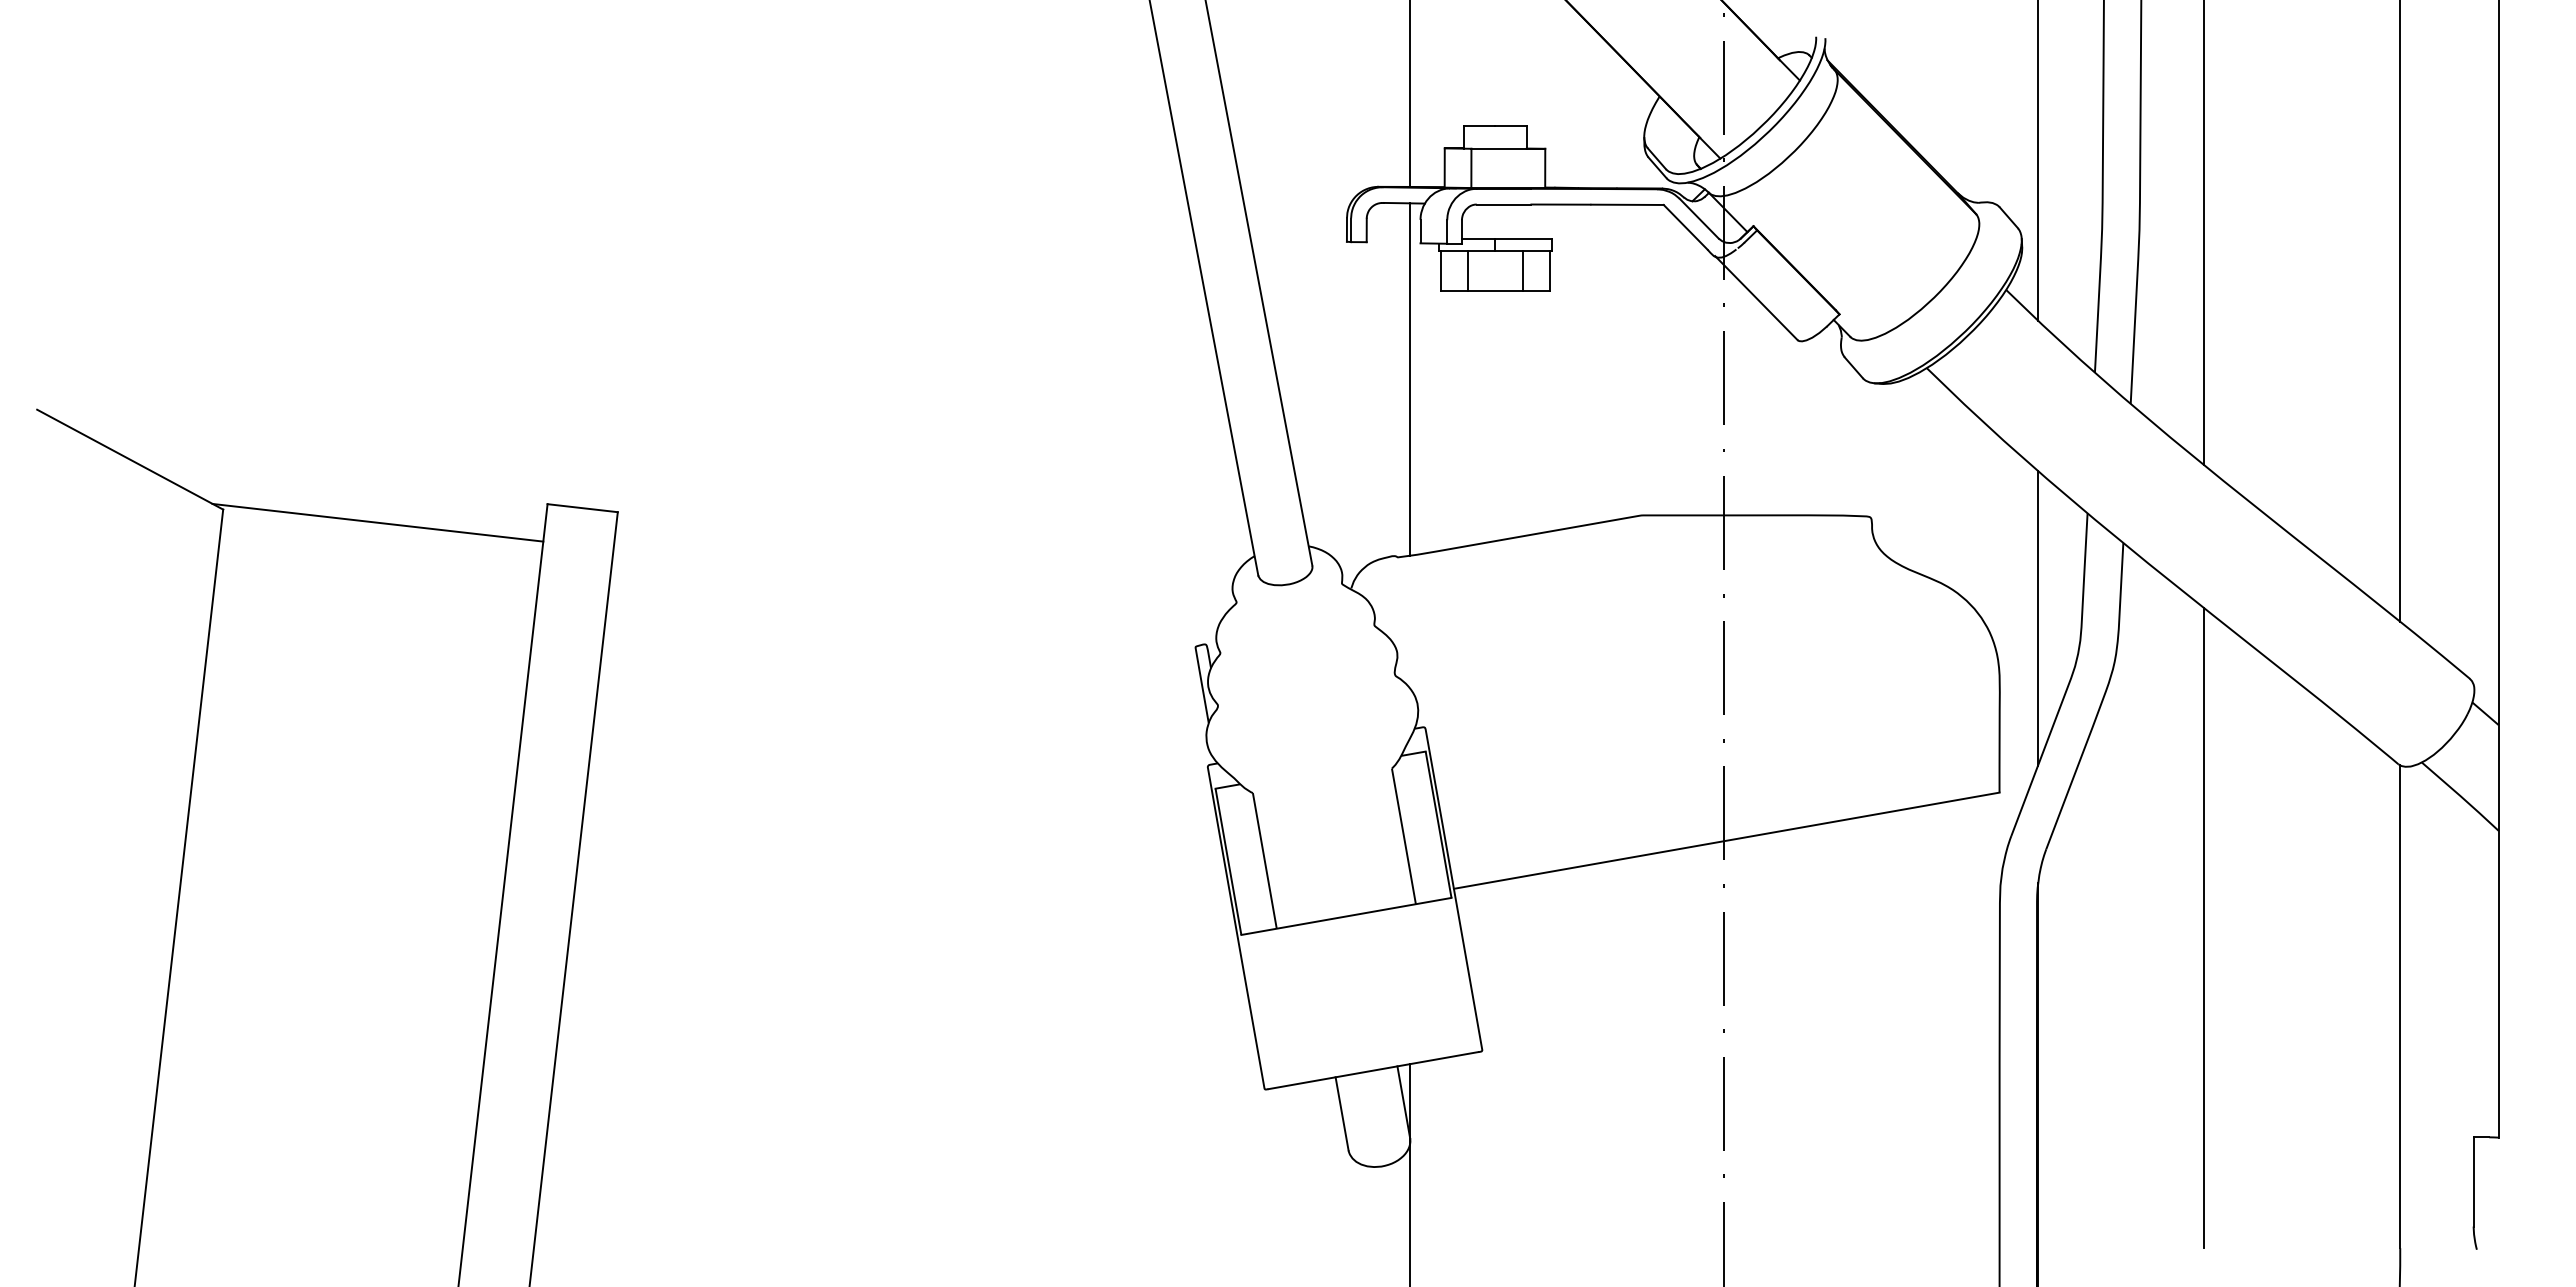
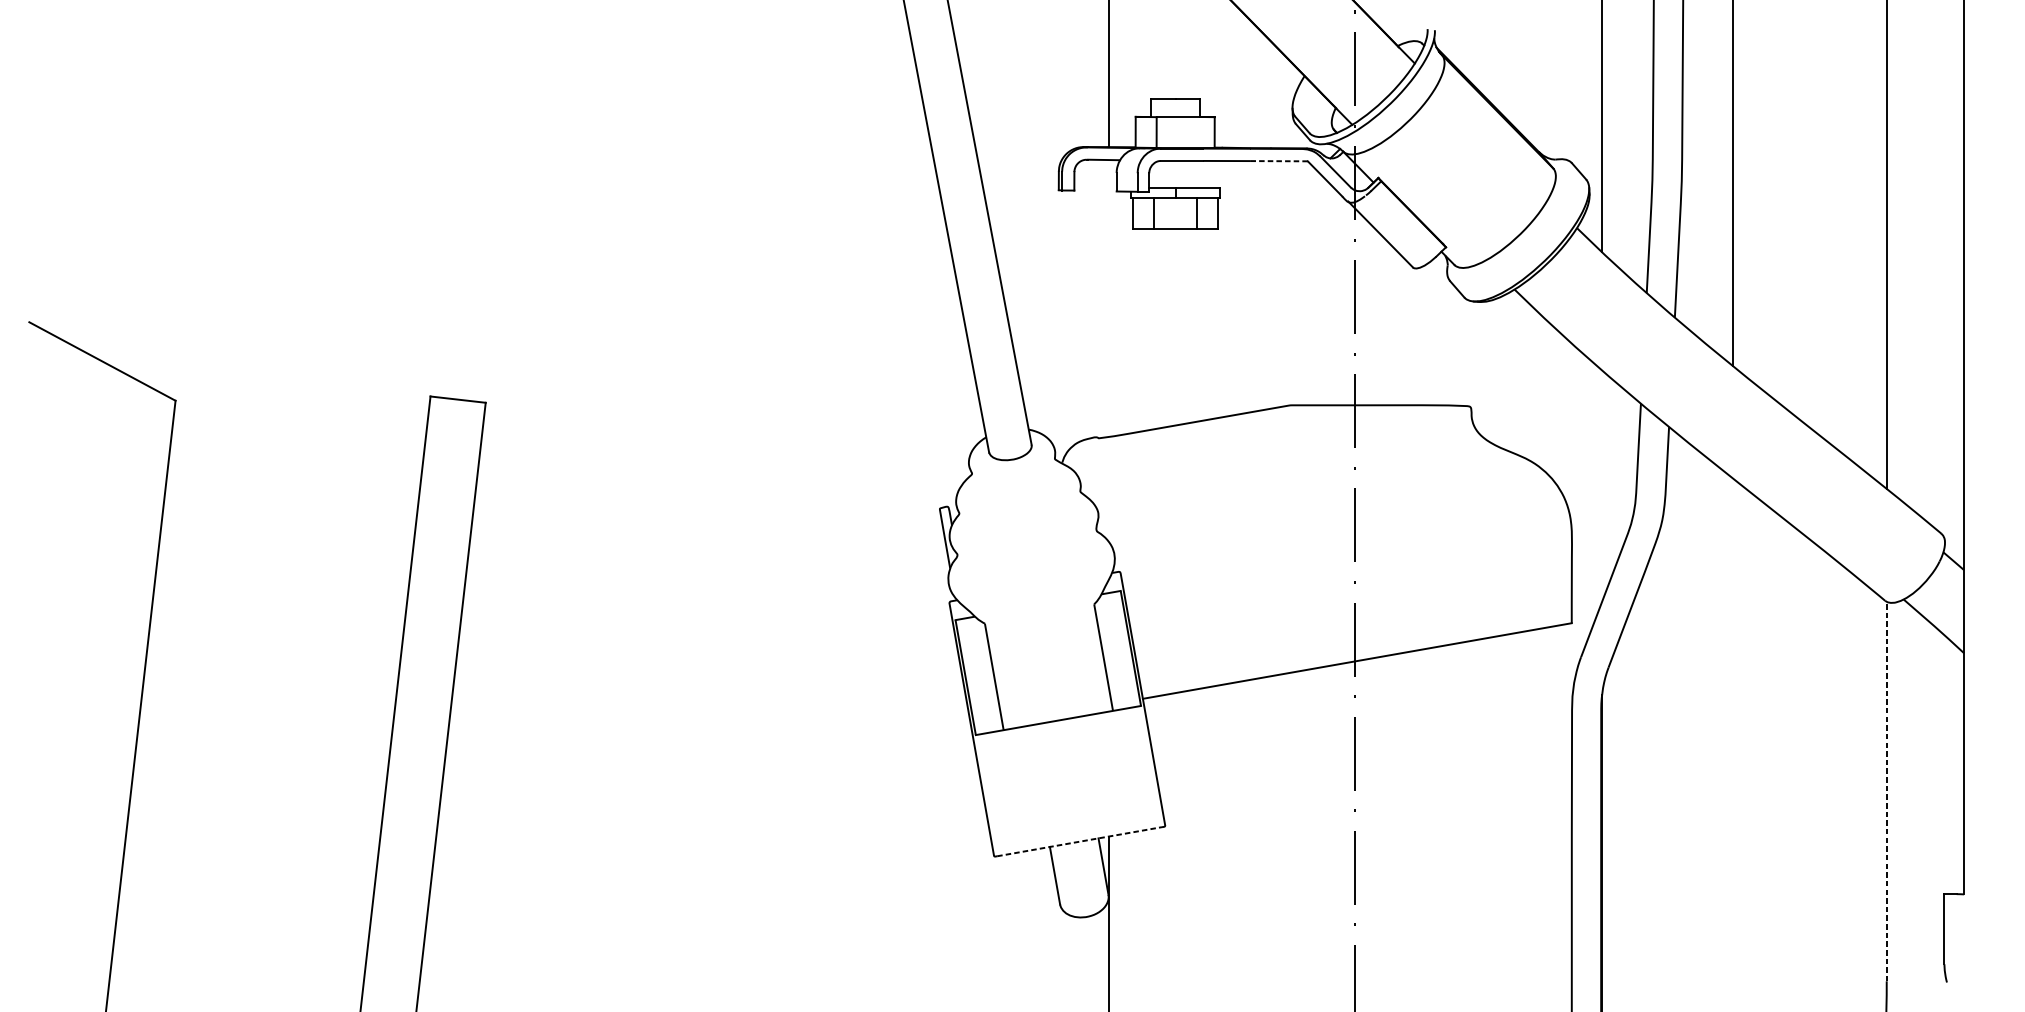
line: (1627, 204) -> (1279, 160), solid -> dashed
line: (1410, 379) -> (1108, 298), removed
line: (377, 522) -> (296, 410), removed
line: (2038, 618) -> (1602, 486), removed
line: (2204, 928) -> (1732, 730), removed
line: (2400, 1006) -> (1886, 791), solid -> dashed
line: (1373, 1070) -> (1079, 841), solid -> dashed

